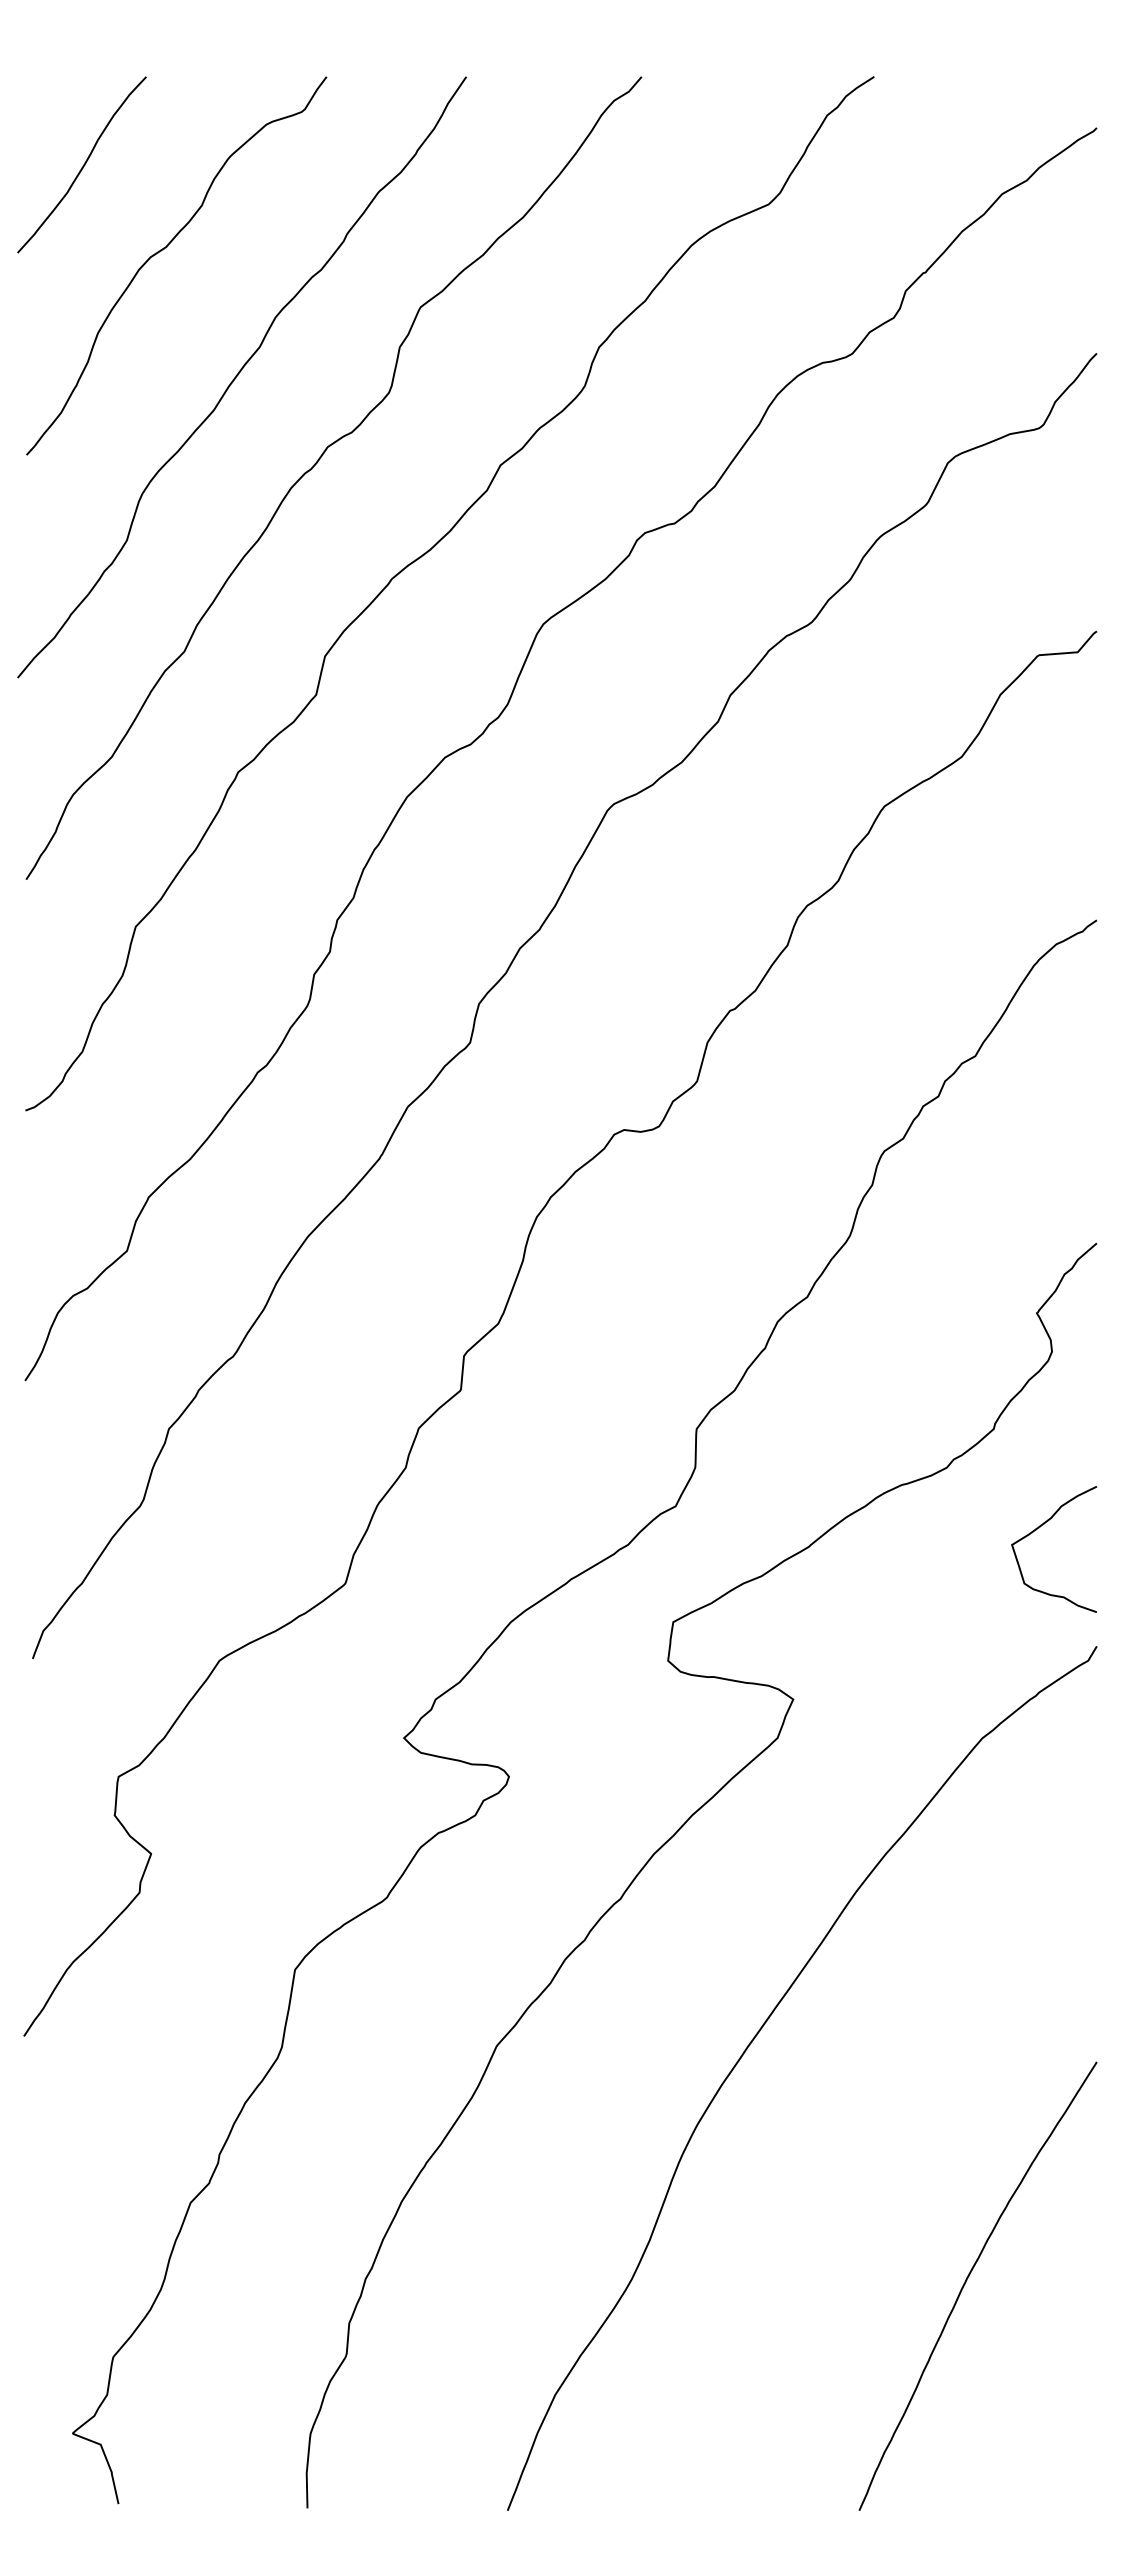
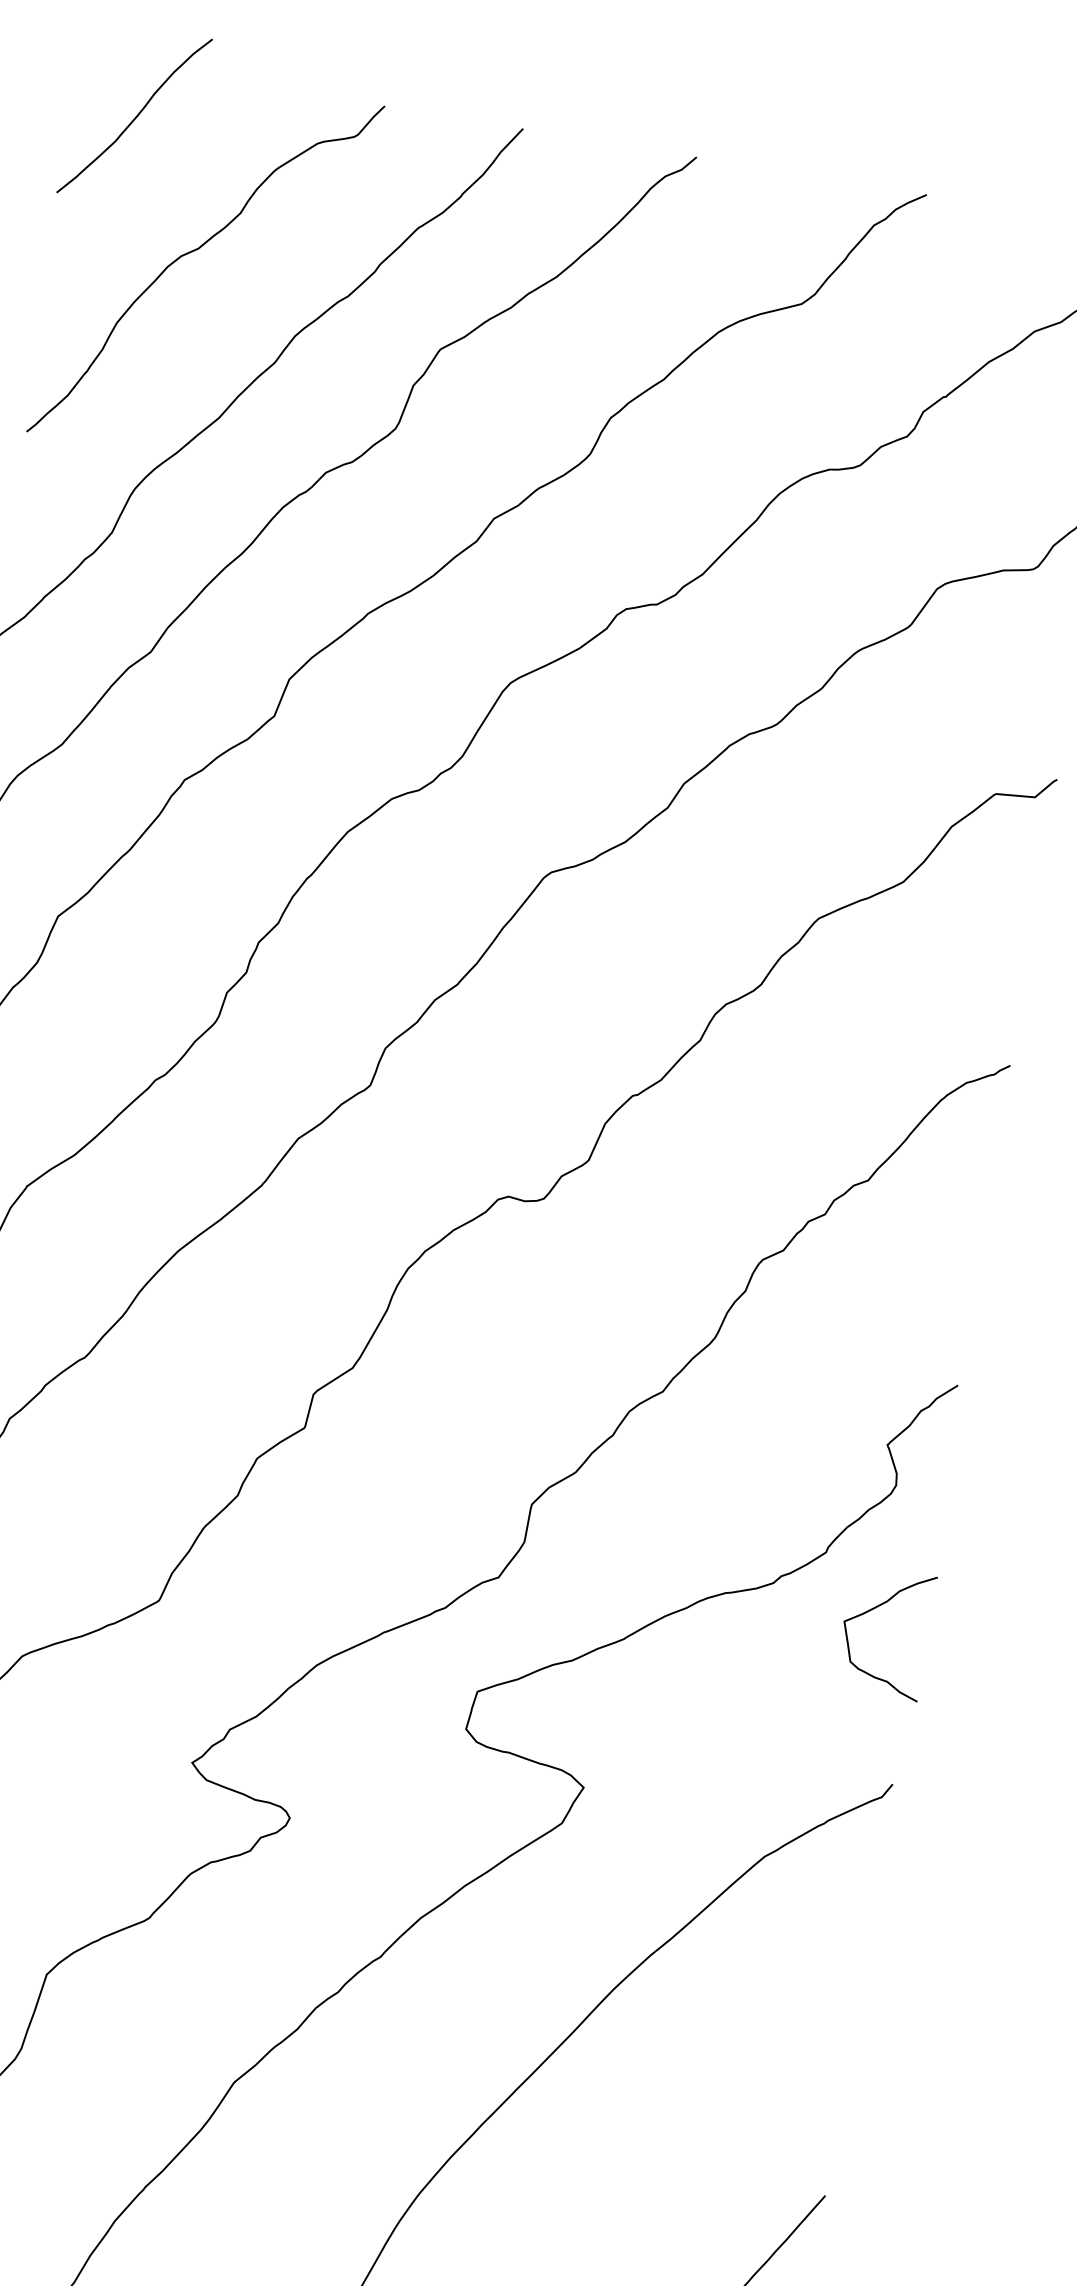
curve: (83, 164) -> (136, 115), moved
curve: (1040, 1527) -> (875, 1608), moved

